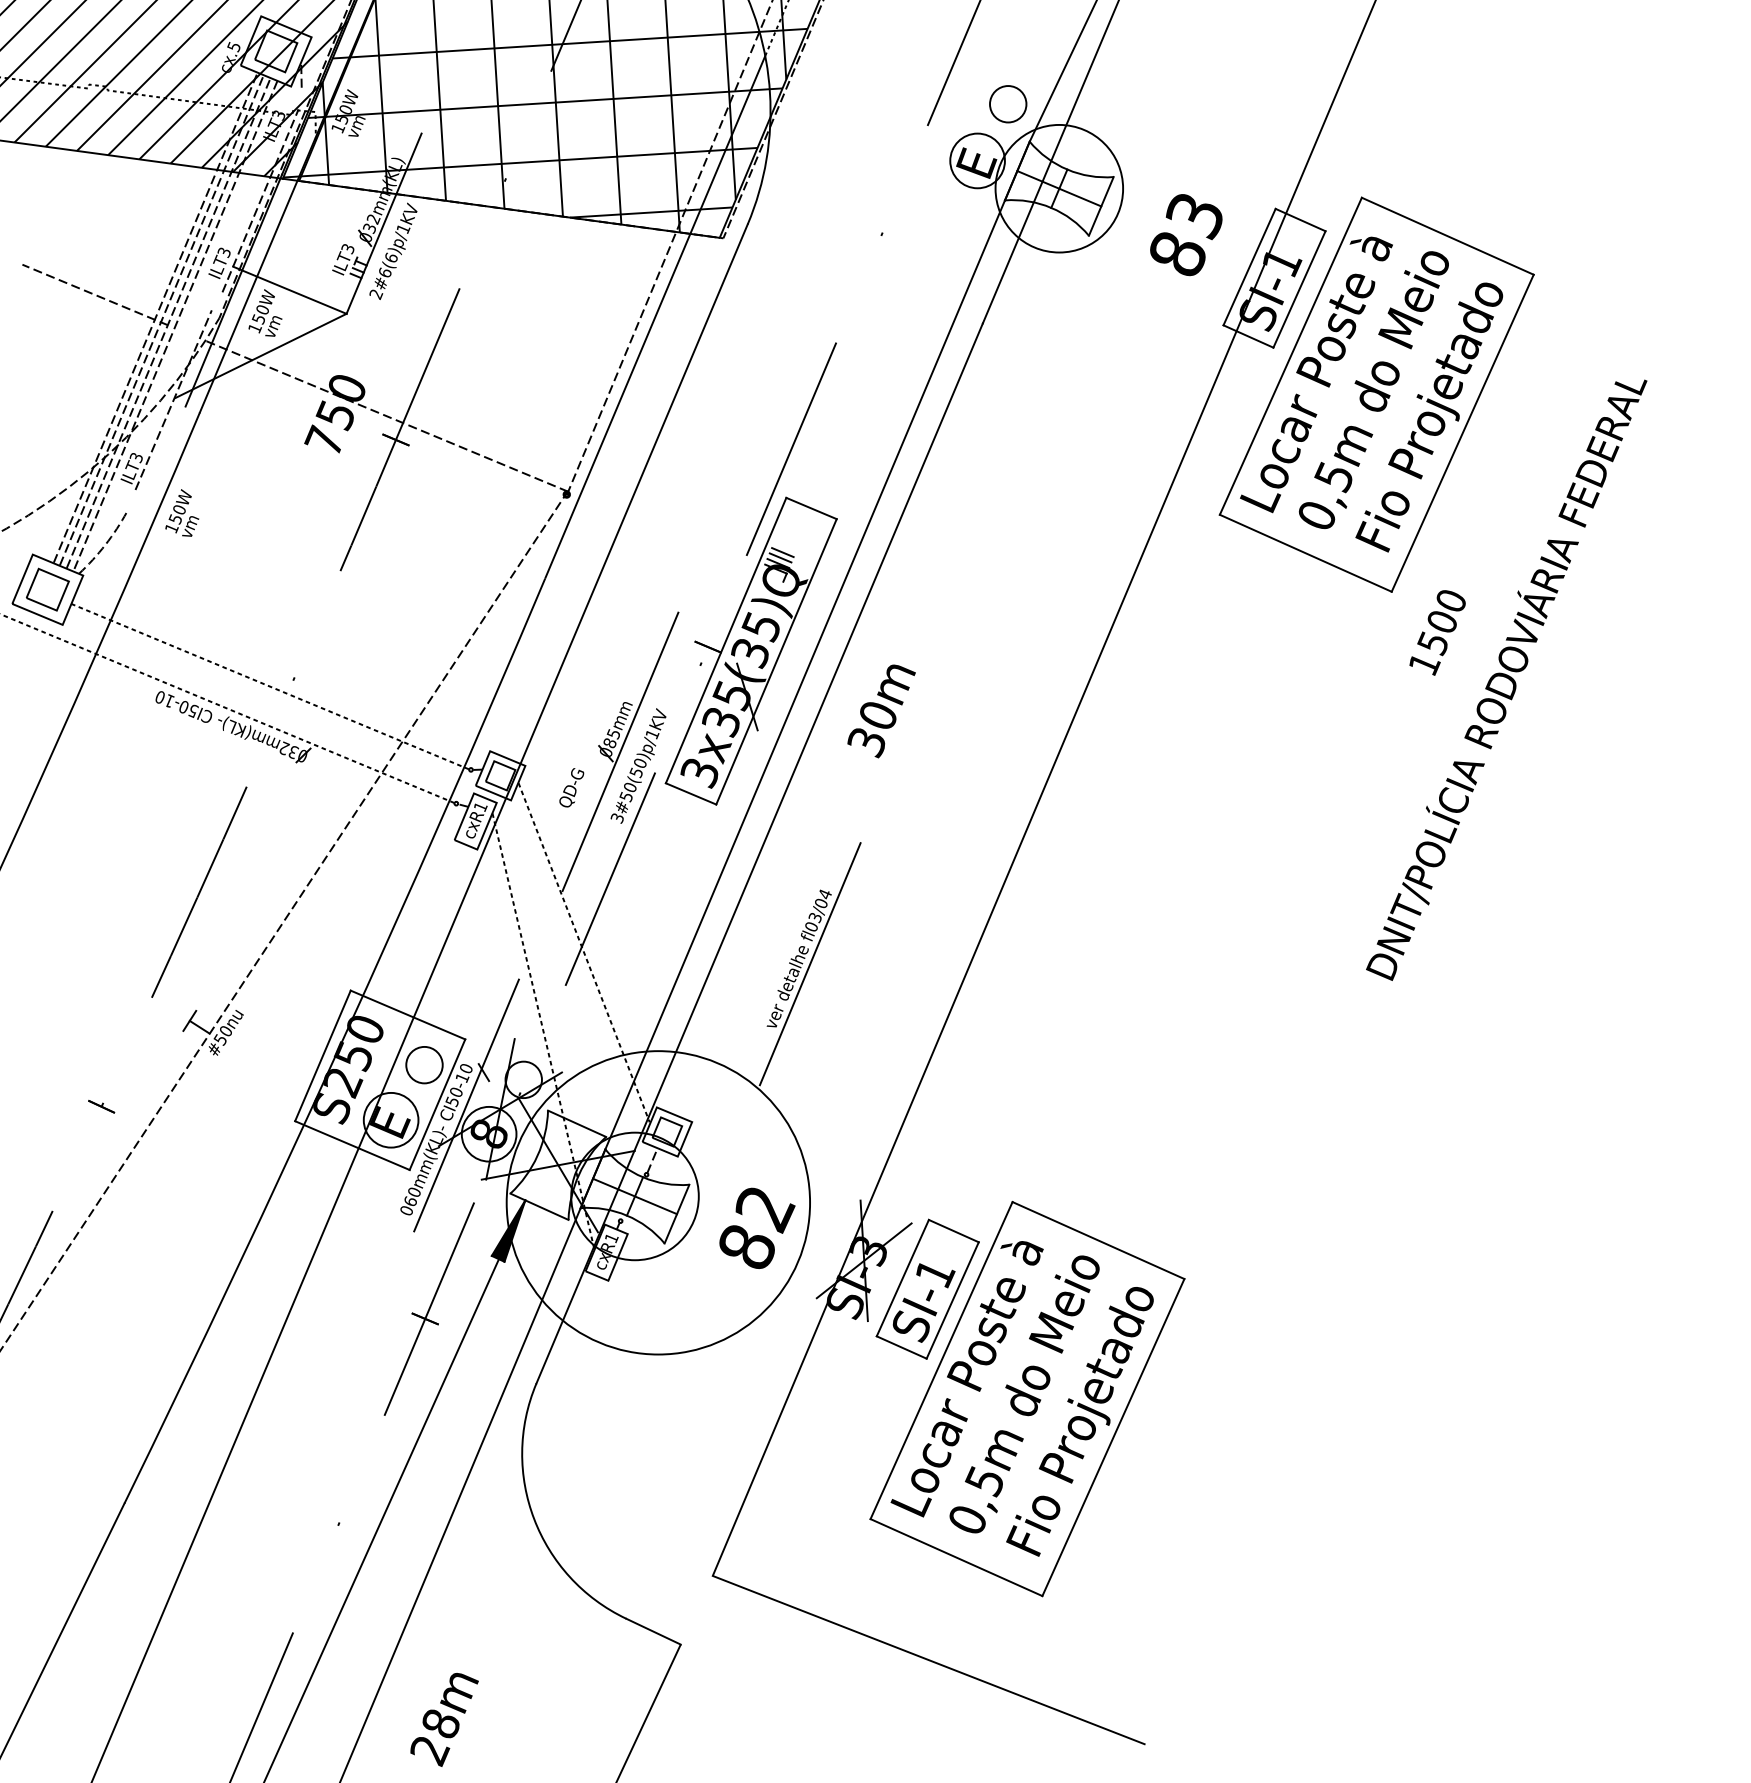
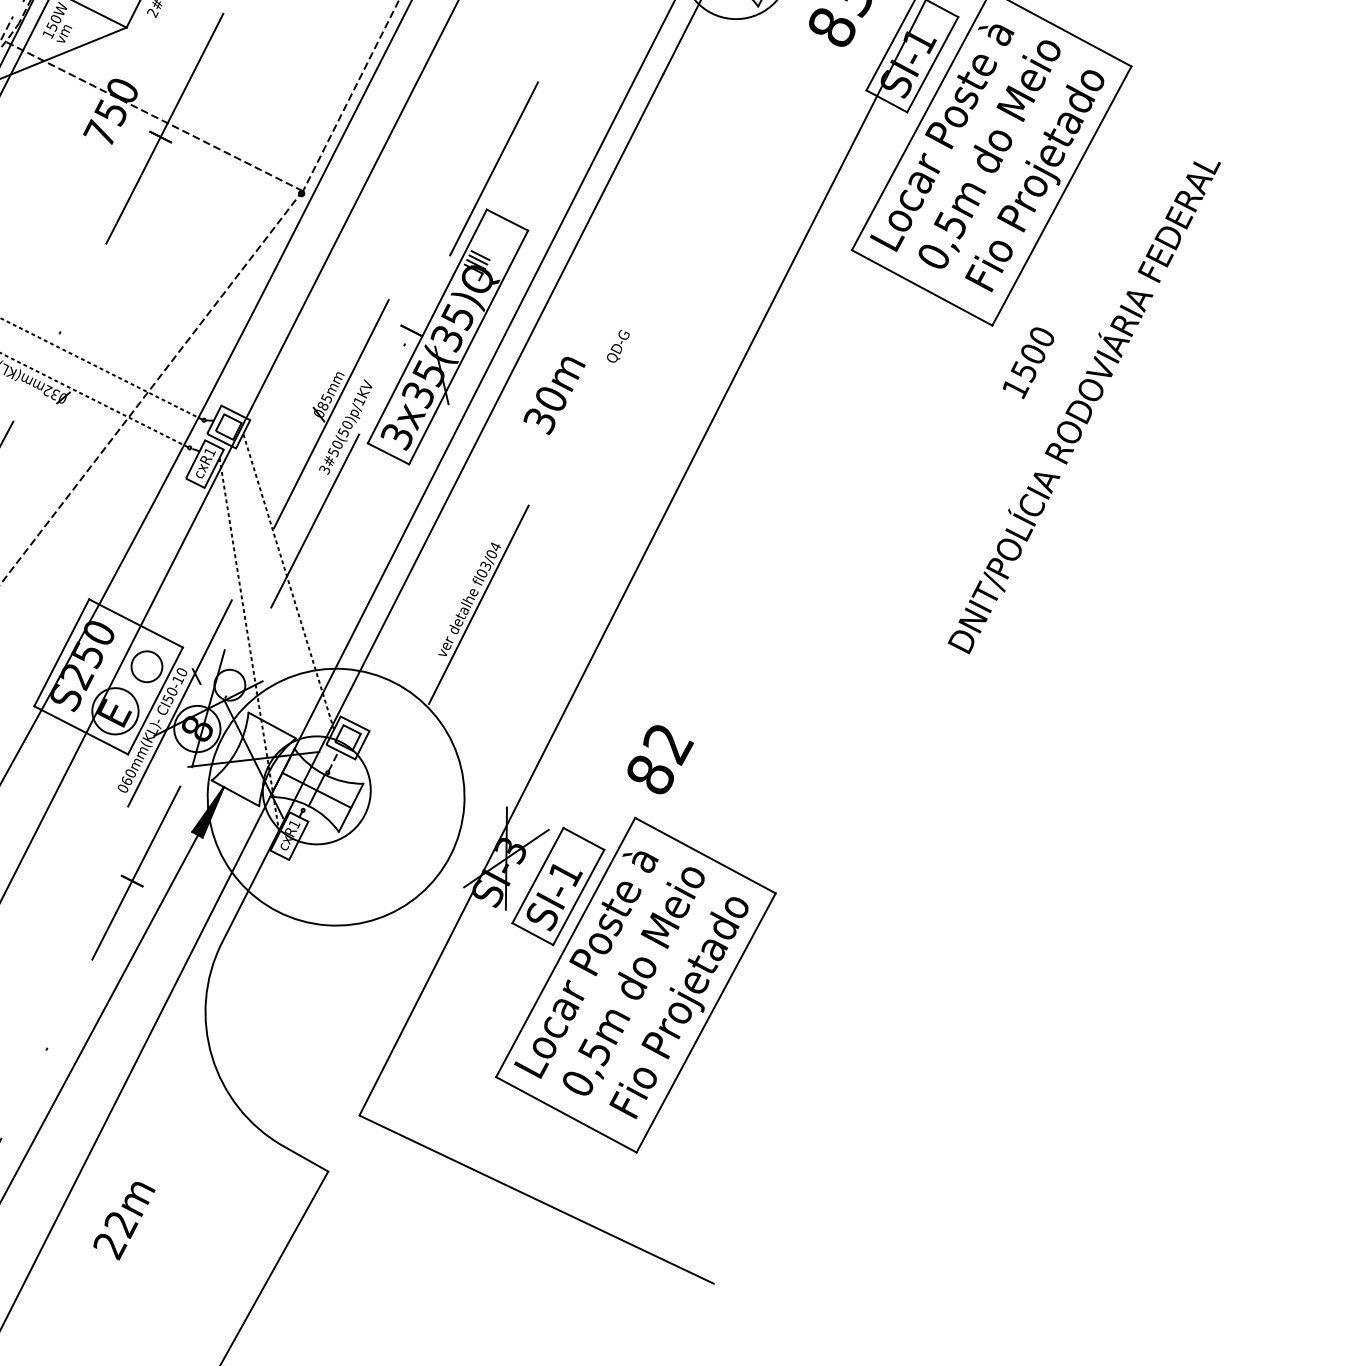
text: (571, 787) -> (618, 346), moved
text: (757, 1227) -> (660, 759), moved
text: (441, 1724) -> (121, 1224), 28m -> 22m

